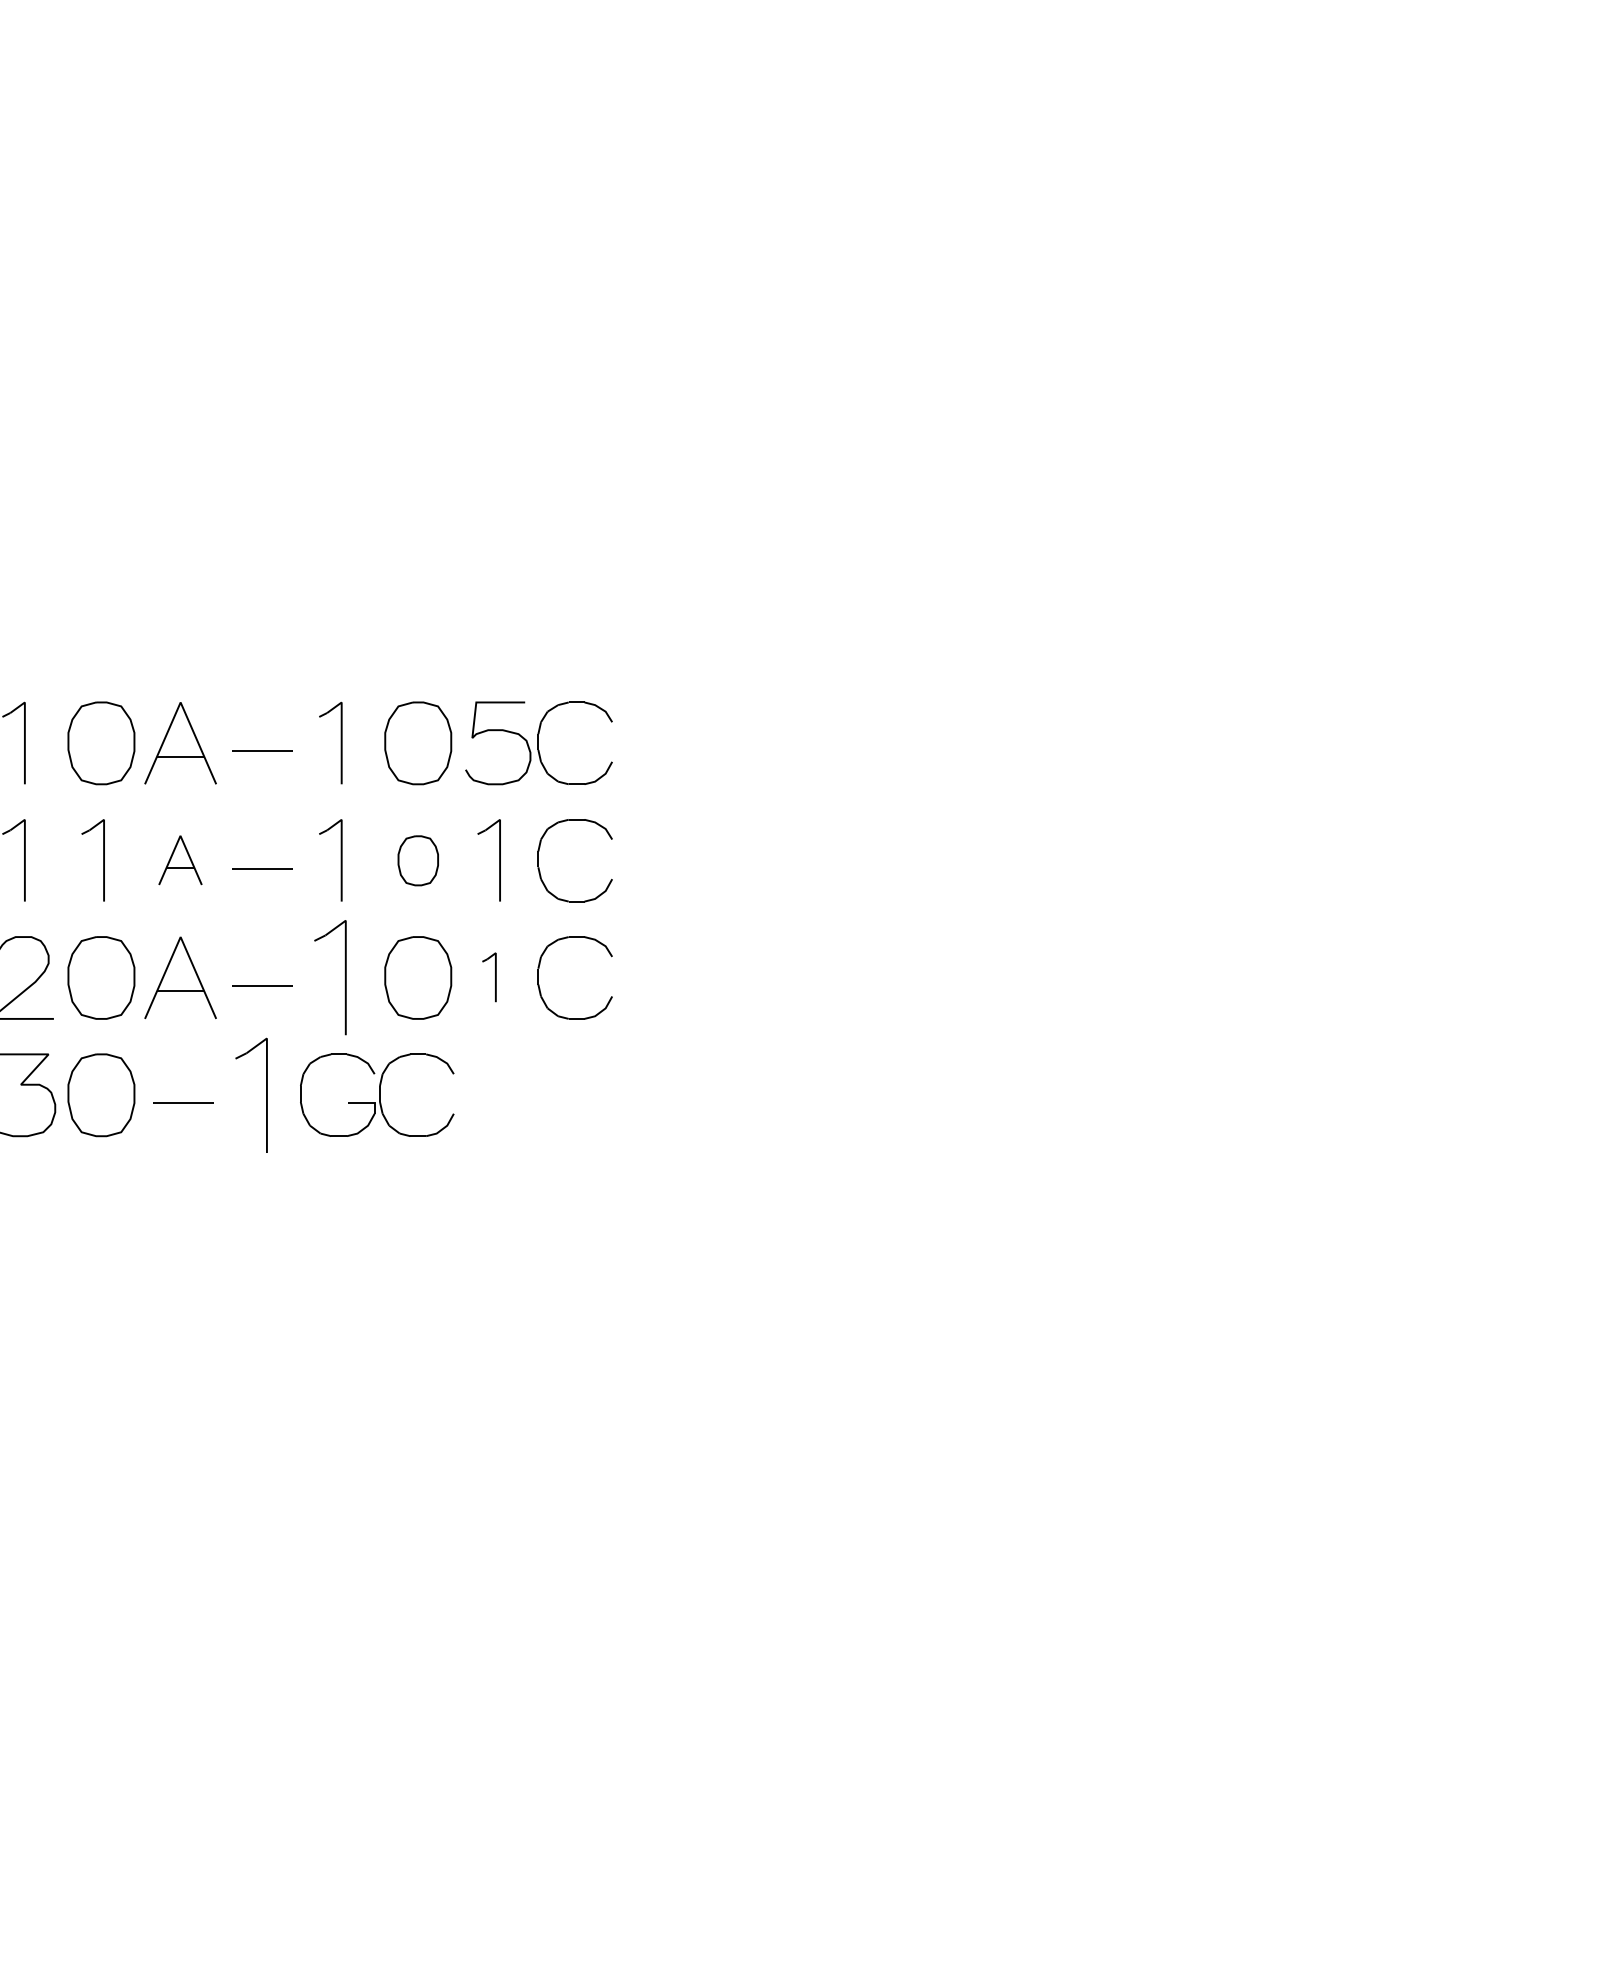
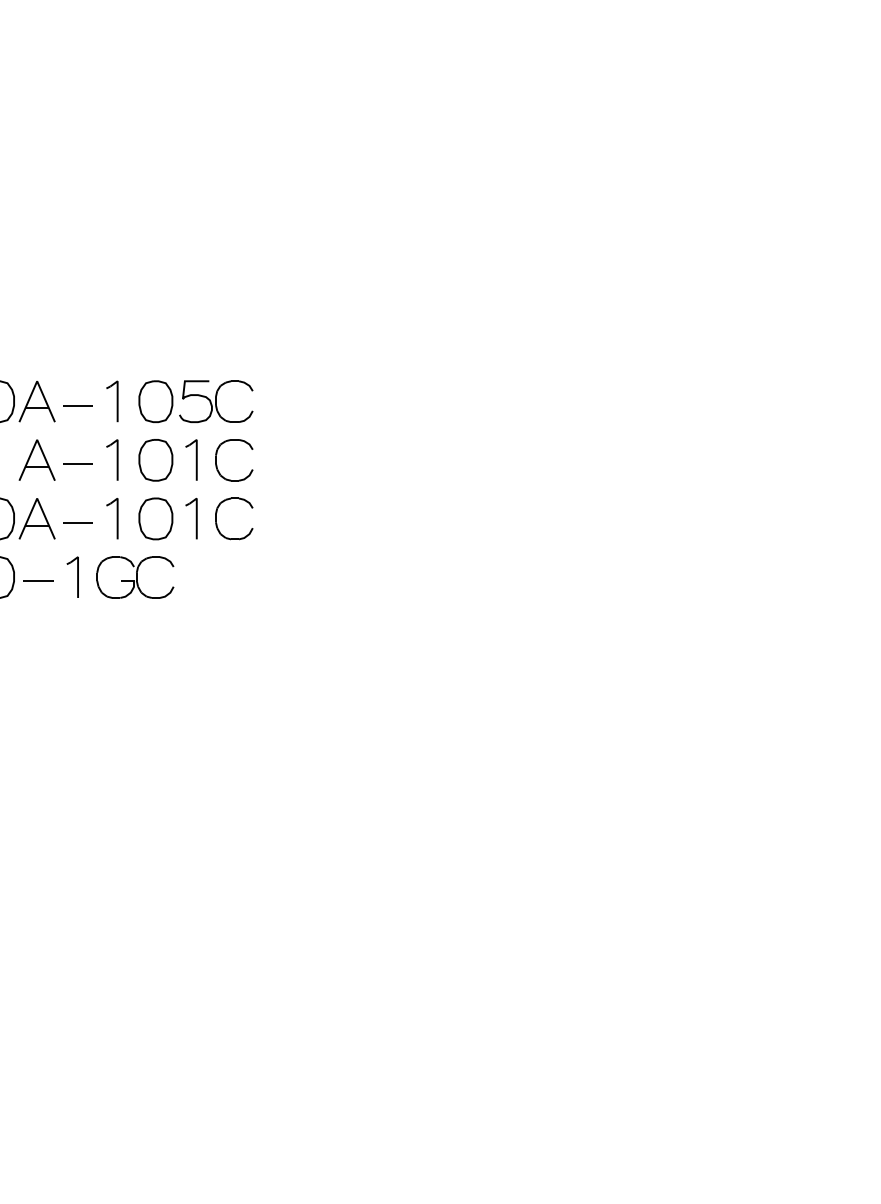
part: (179, 859) -> (36, 459), size x1.67
part: (417, 861) -> (155, 460), size x1.67
part: (331, 977) -> (112, 518), size x0.71
part: (489, 977) -> (191, 518), size x1.67
part: (251, 1093) -> (72, 576), size x0.71

